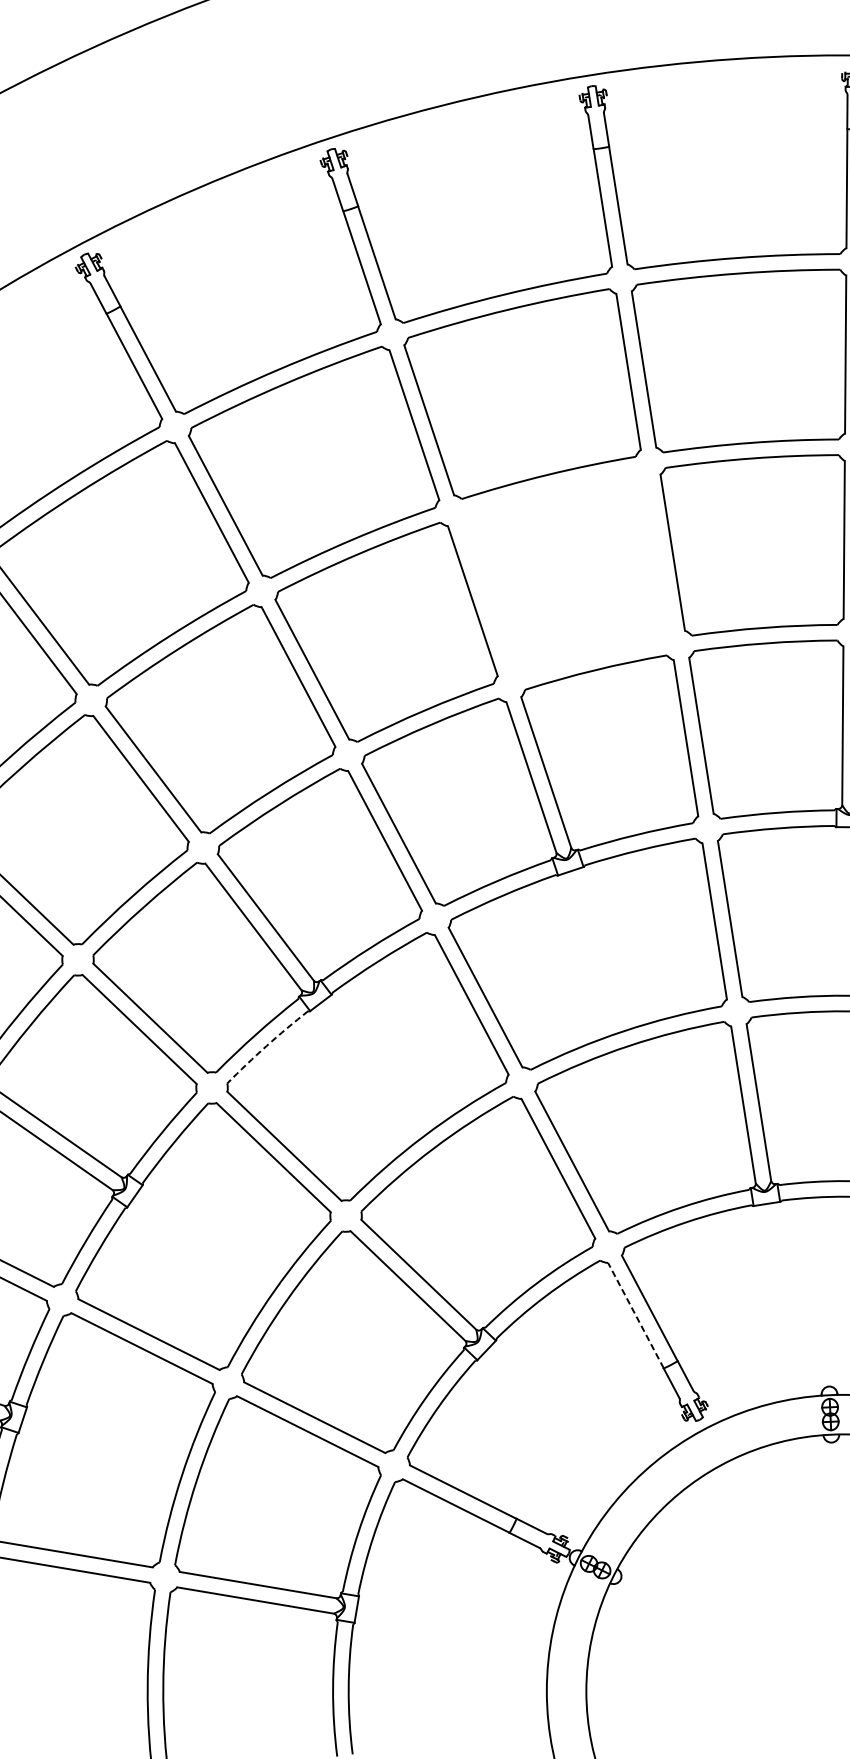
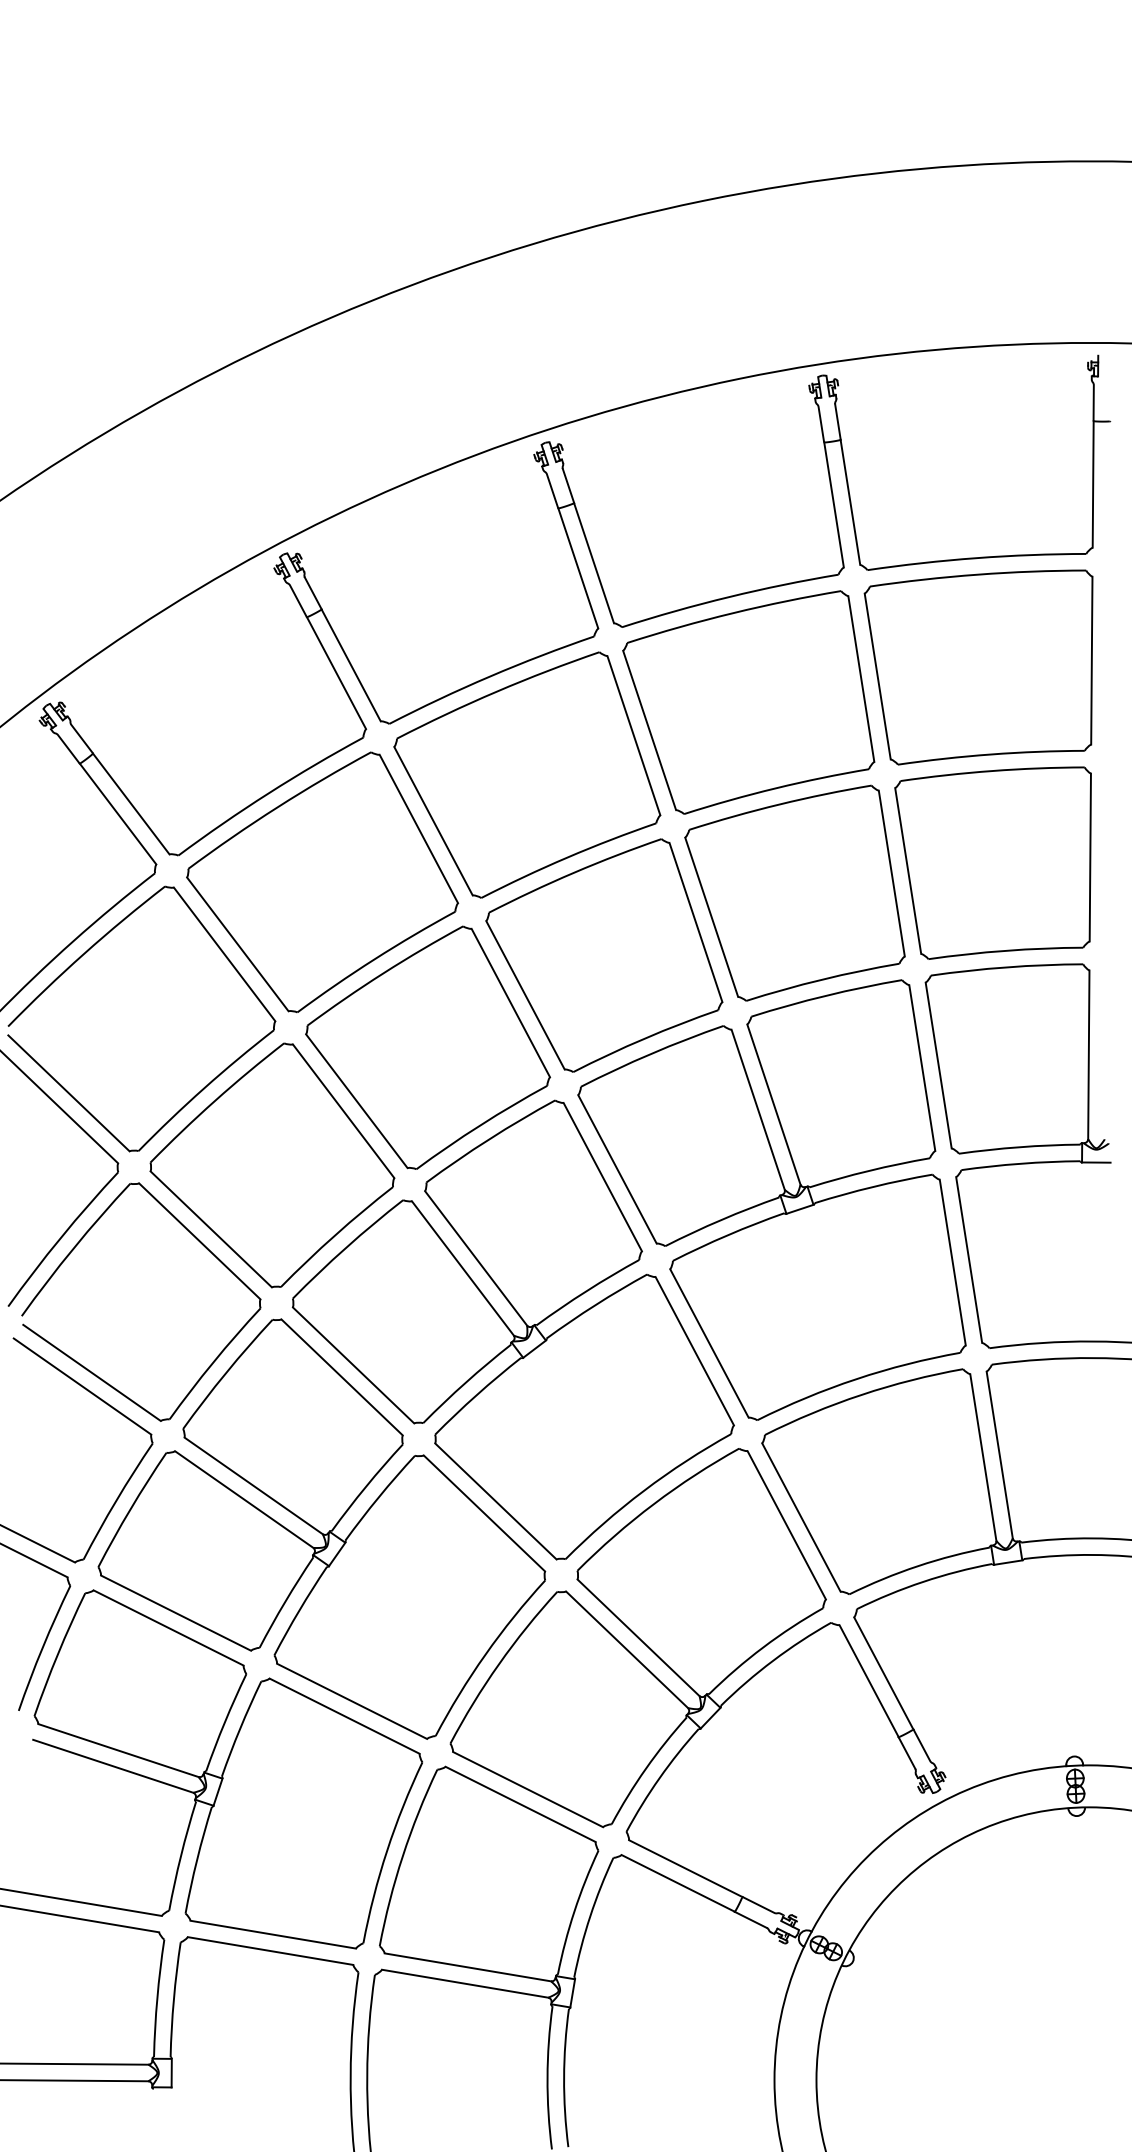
part: (565, 572) -> (794, 892), added
arc: (266, 1045) -> (476, 1394), dashed -> solid
line: (635, 1314) -> (868, 1680), dashed -> solid

